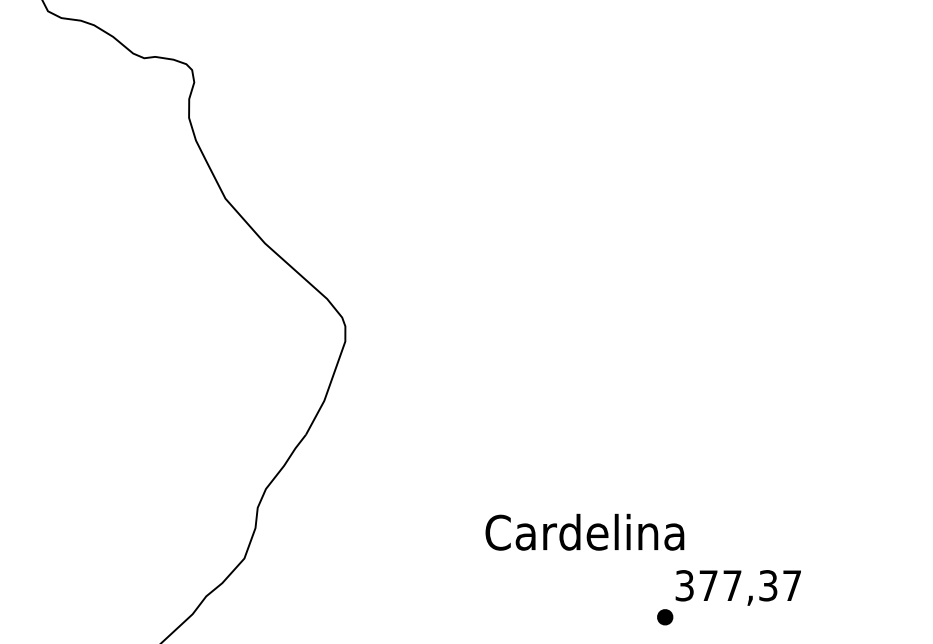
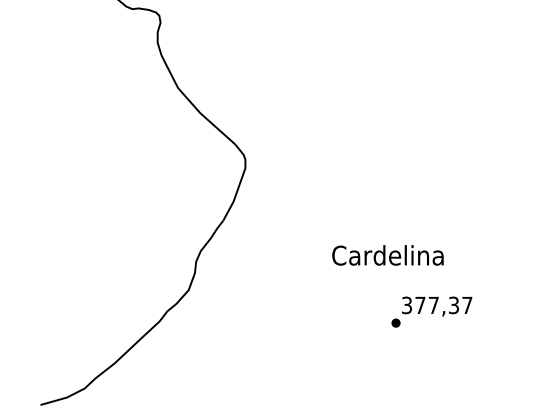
text: (584, 532) -> (387, 255), moved
text: (728, 596) -> (431, 311), moved

